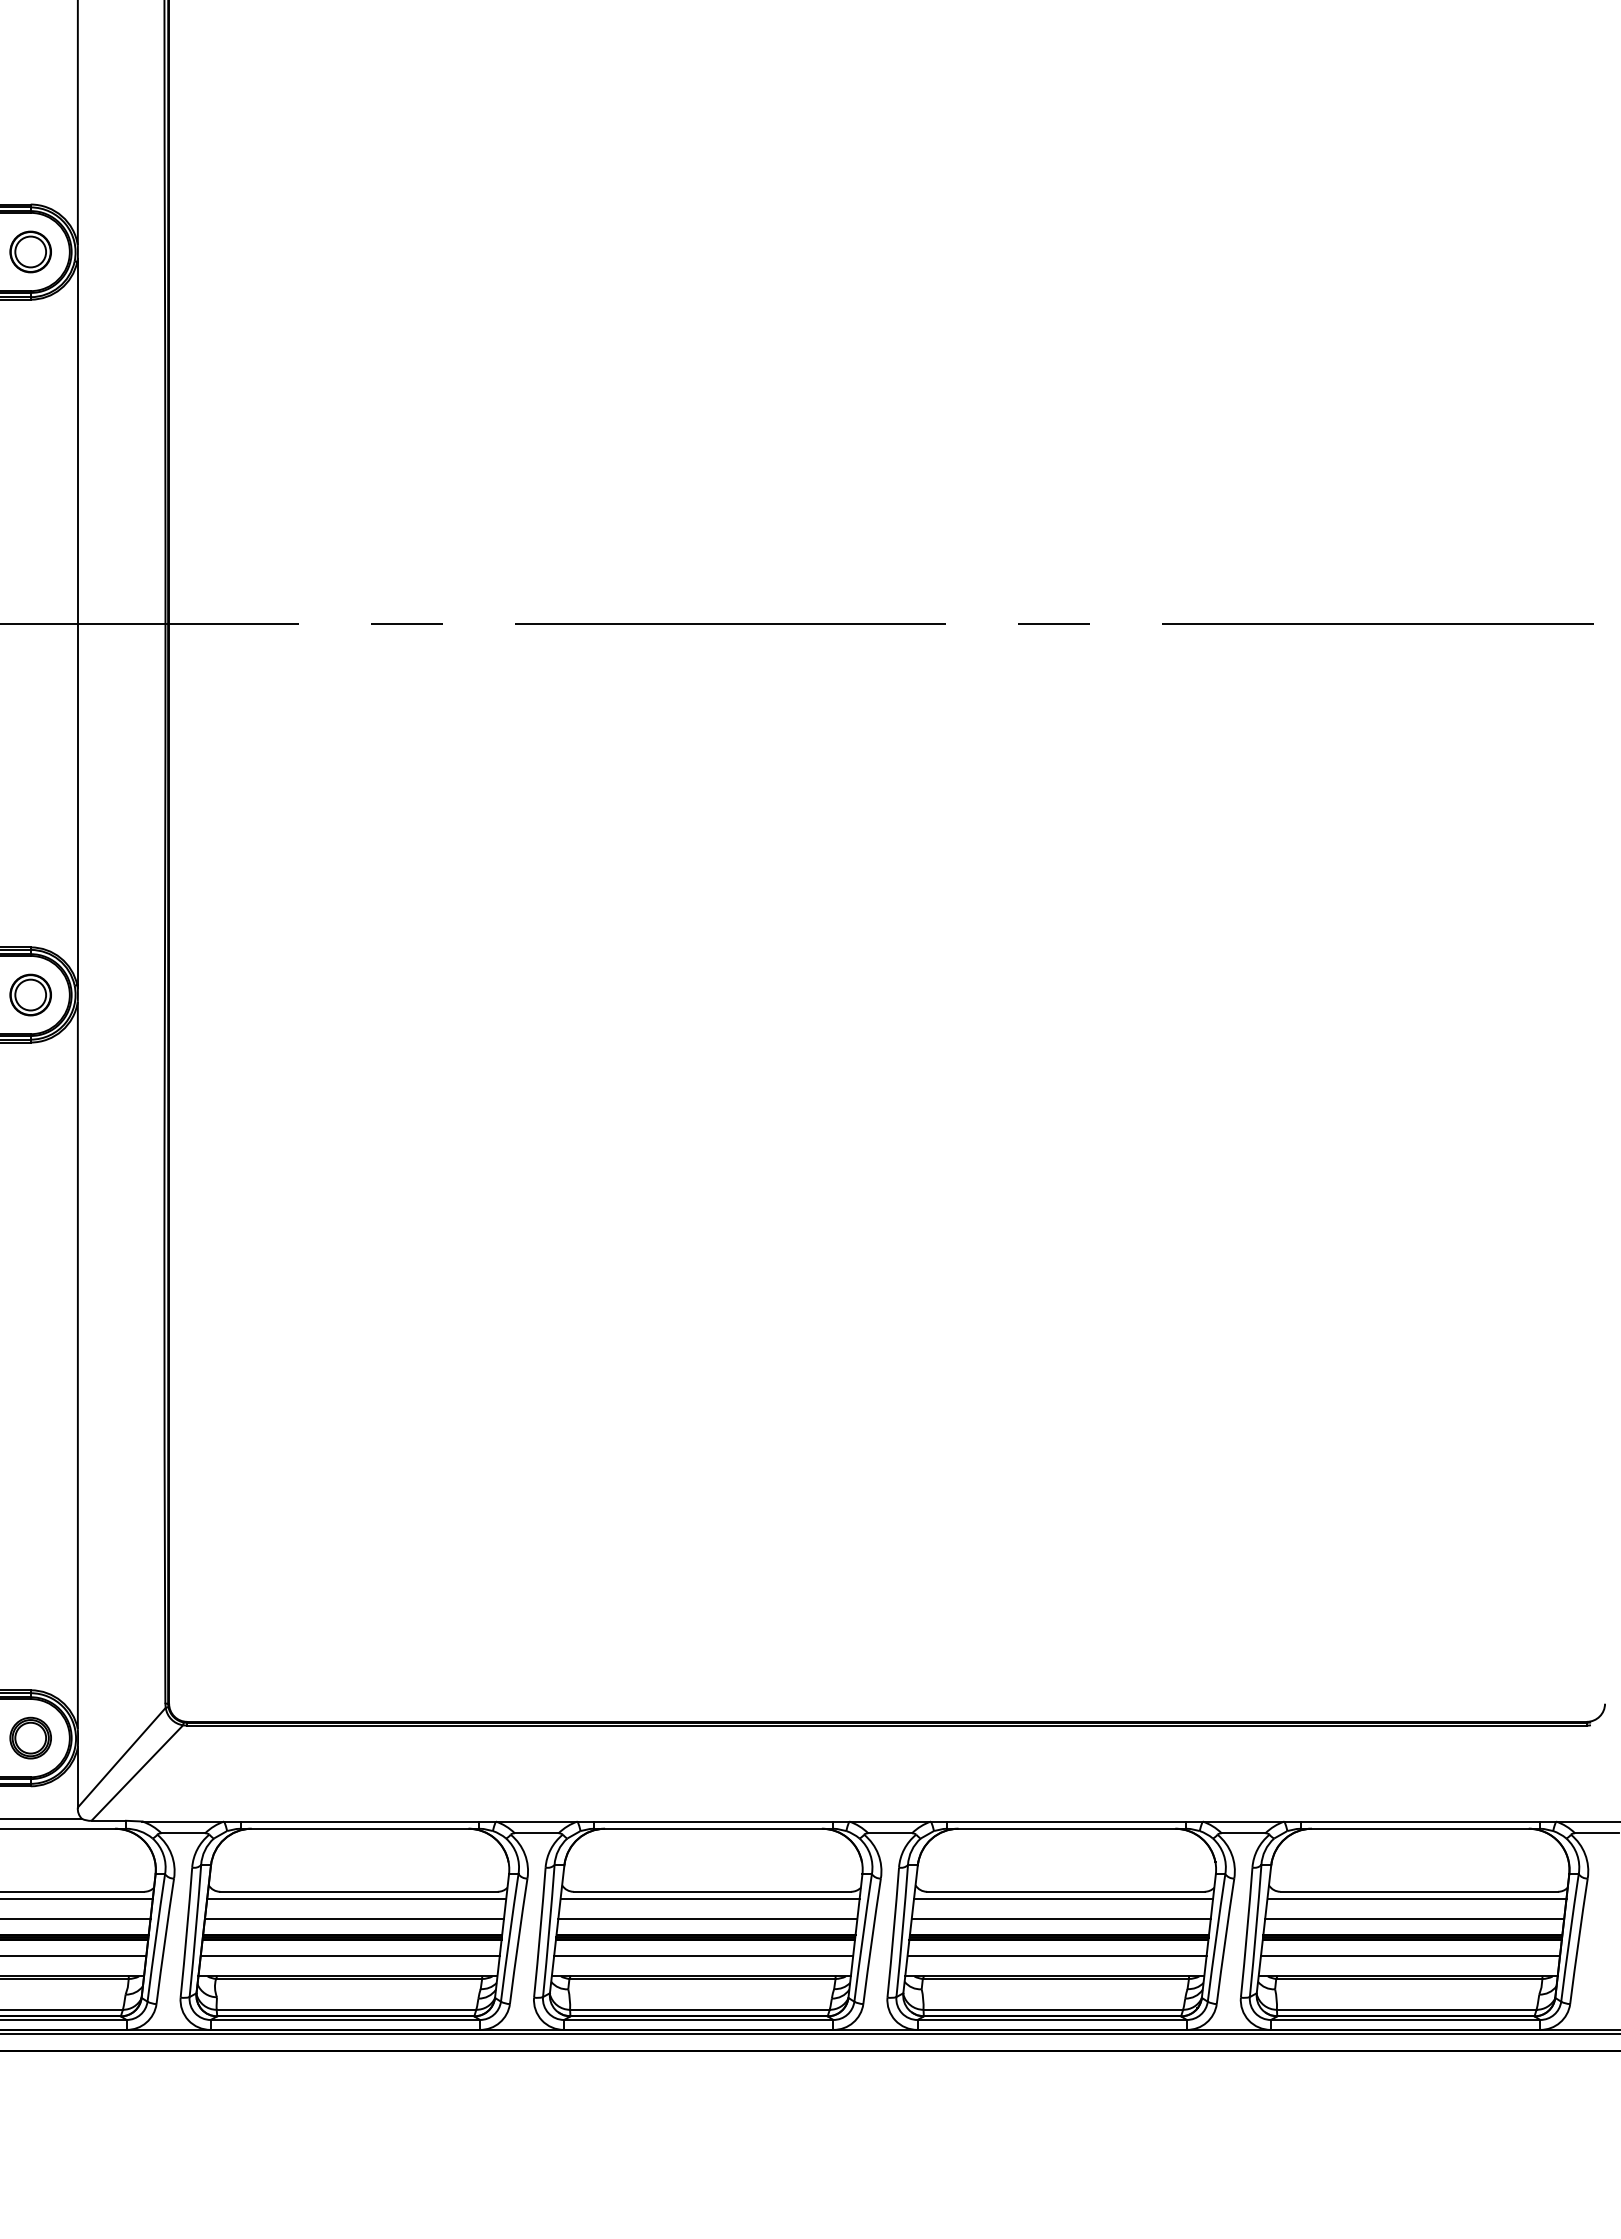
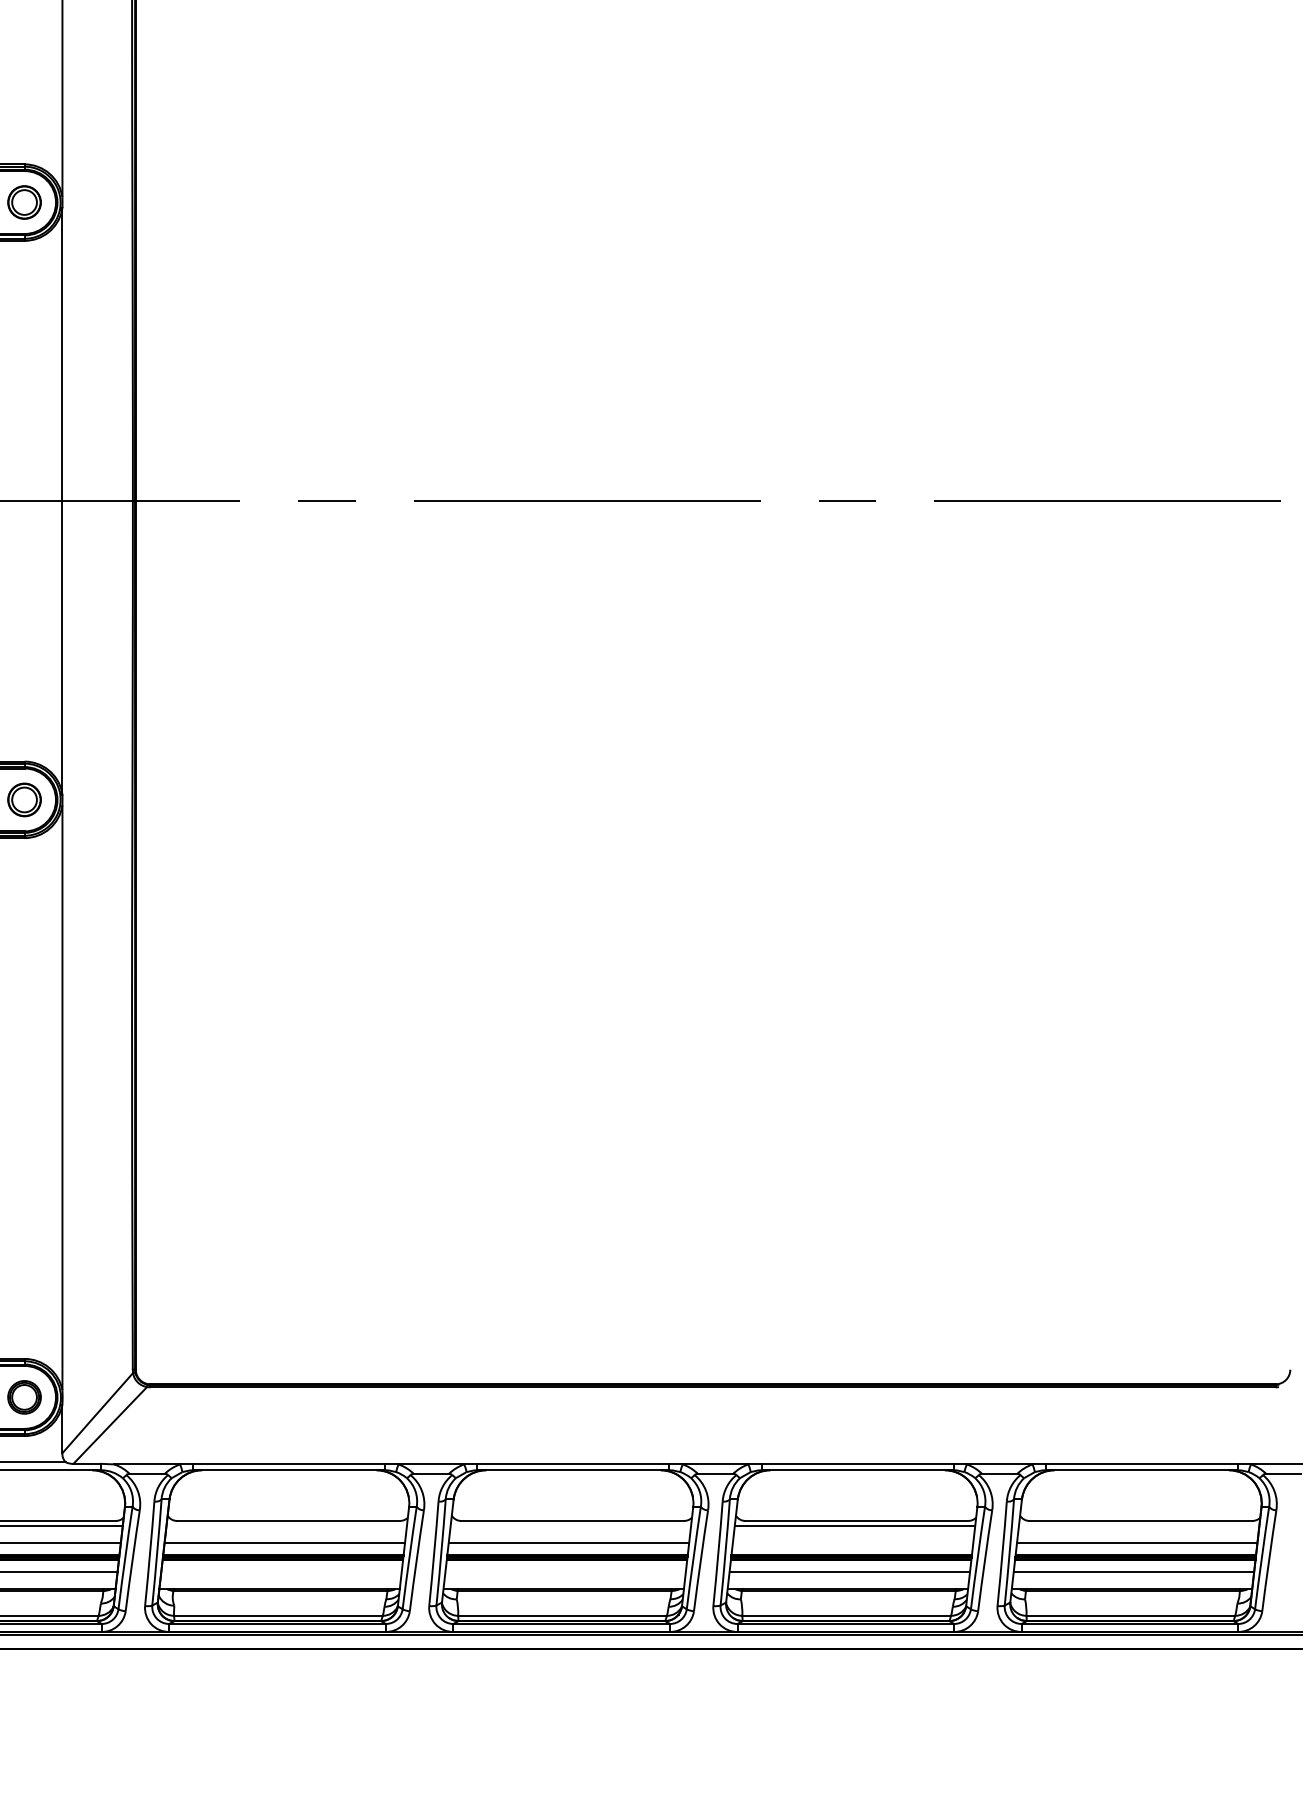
line: (356, 1898) -> (286, 1526), removed
line: (709, 1898) -> (570, 1526), removed
line: (1416, 1898) -> (1138, 1526), removed
line: (1060, 1919) -> (852, 1543), removed
line: (349, 1955) -> (280, 1572), removed
line: (703, 1955) -> (565, 1572), removed

